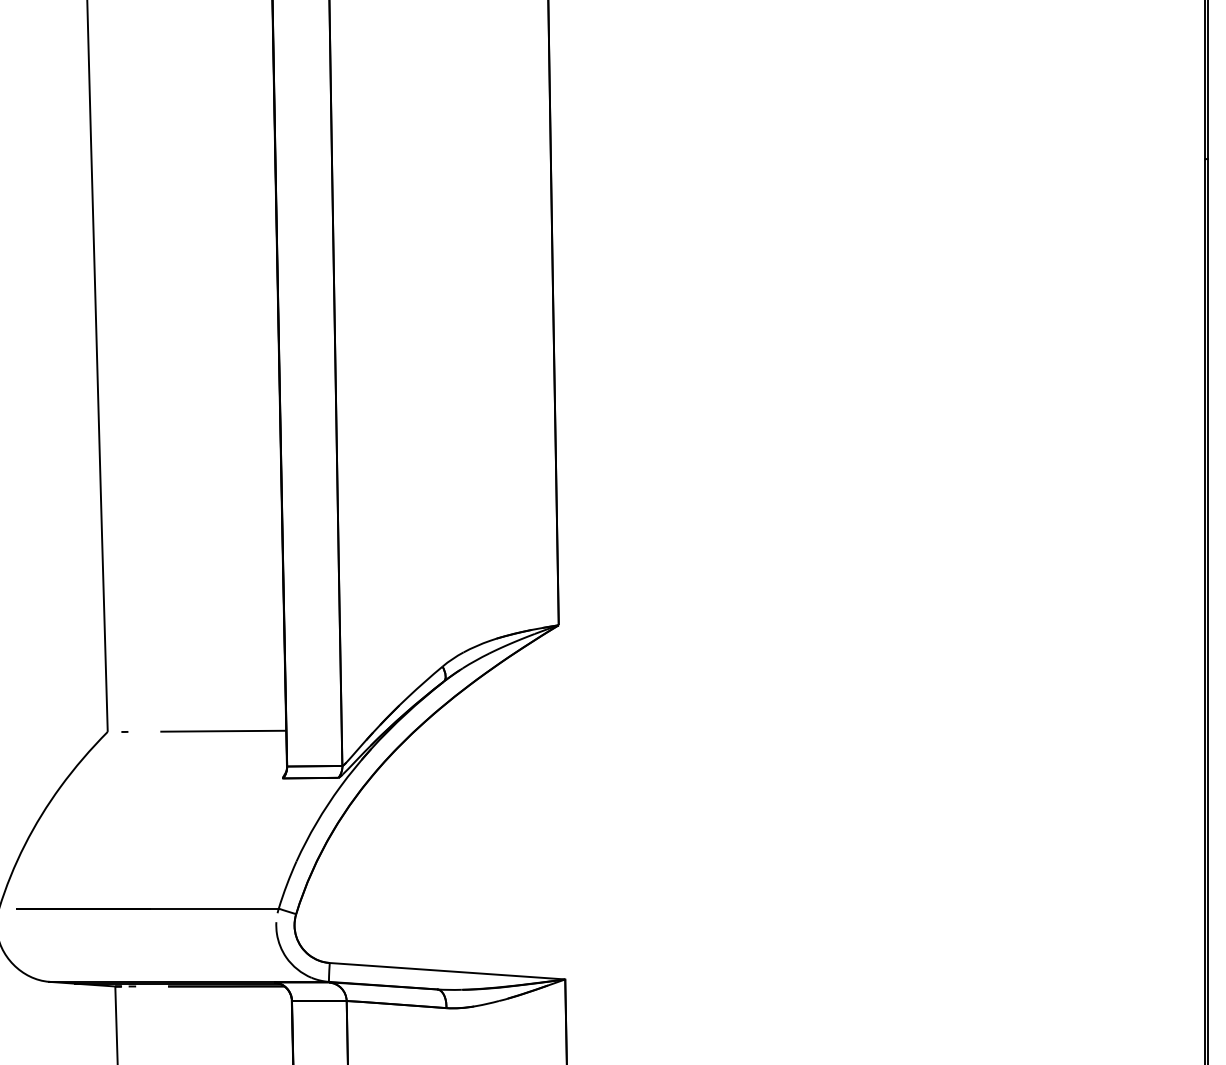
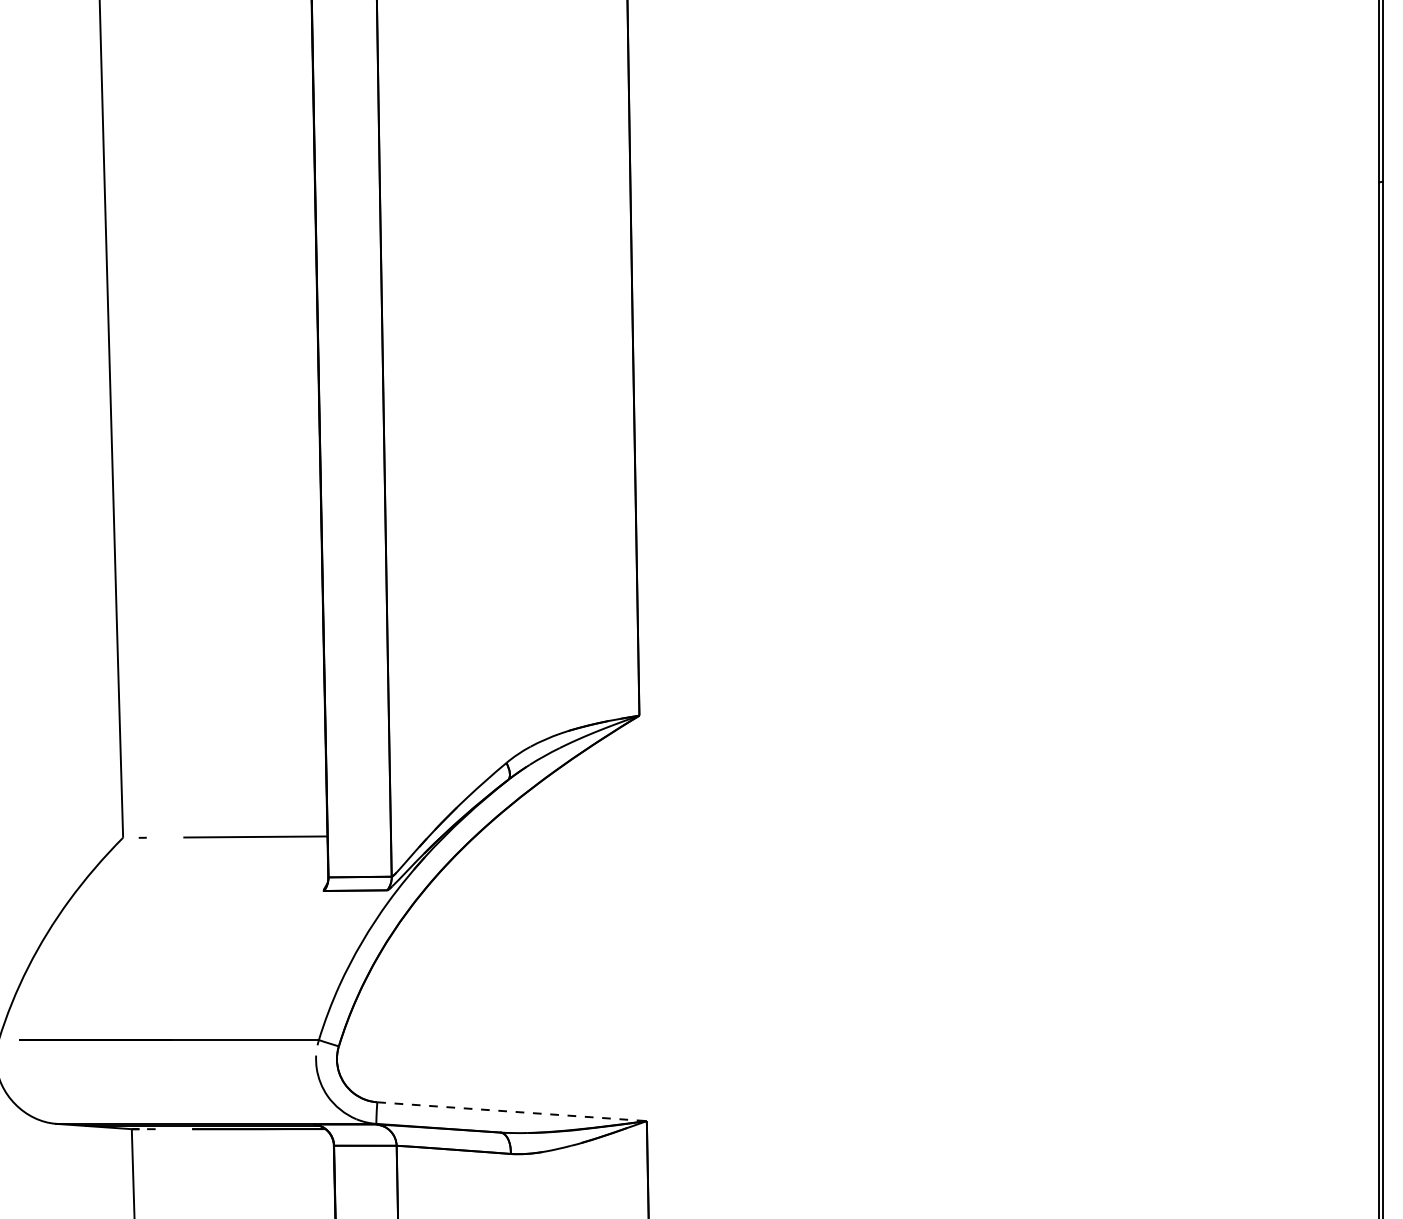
line: (447, 971) -> (512, 1111), solid -> dashed

